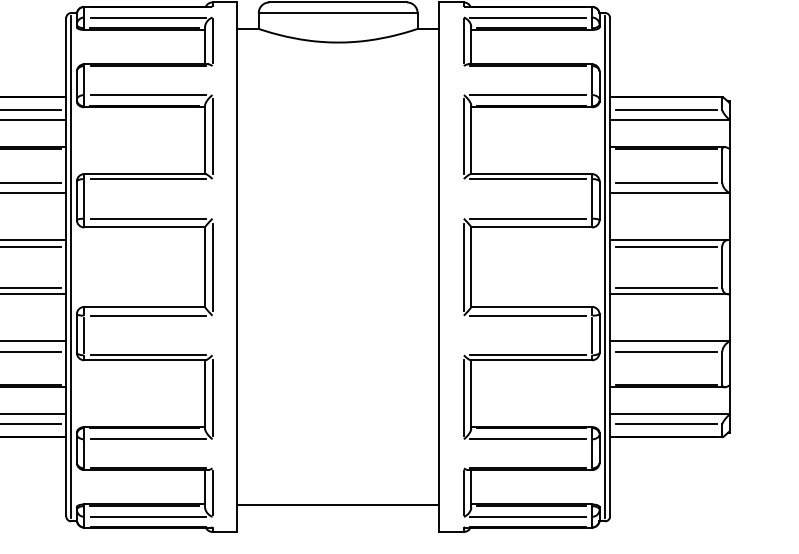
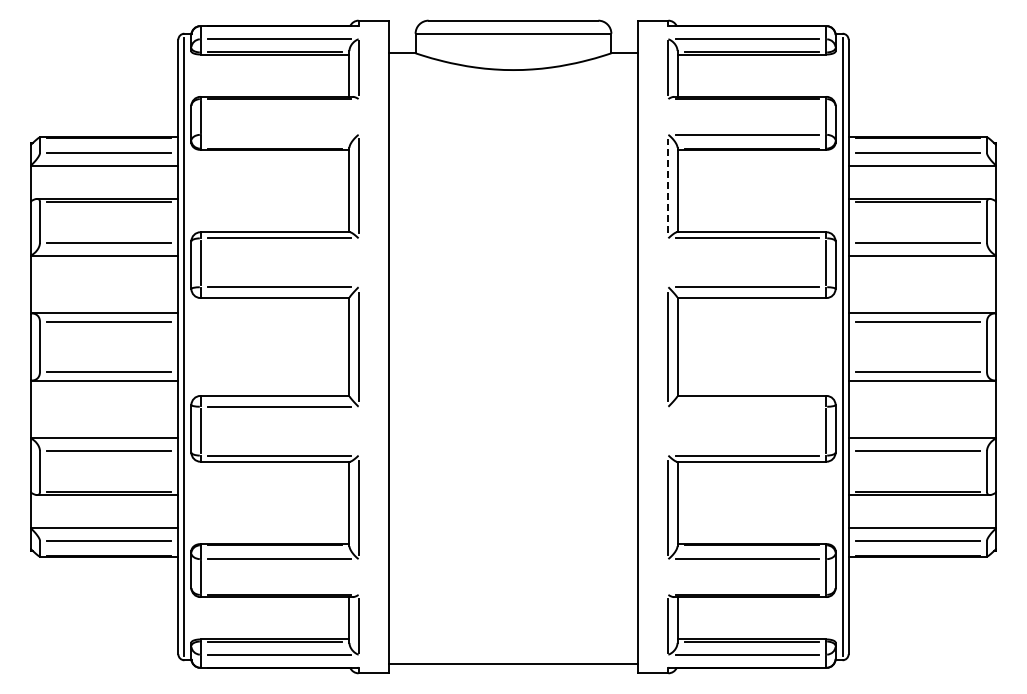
line: (148, 94) -> (279, 134), removed
line: (463, 136) -> (668, 186), solid -> dashed
line: (528, 315) -> (747, 406), removed
line: (338, 505) -> (513, 663), moved

